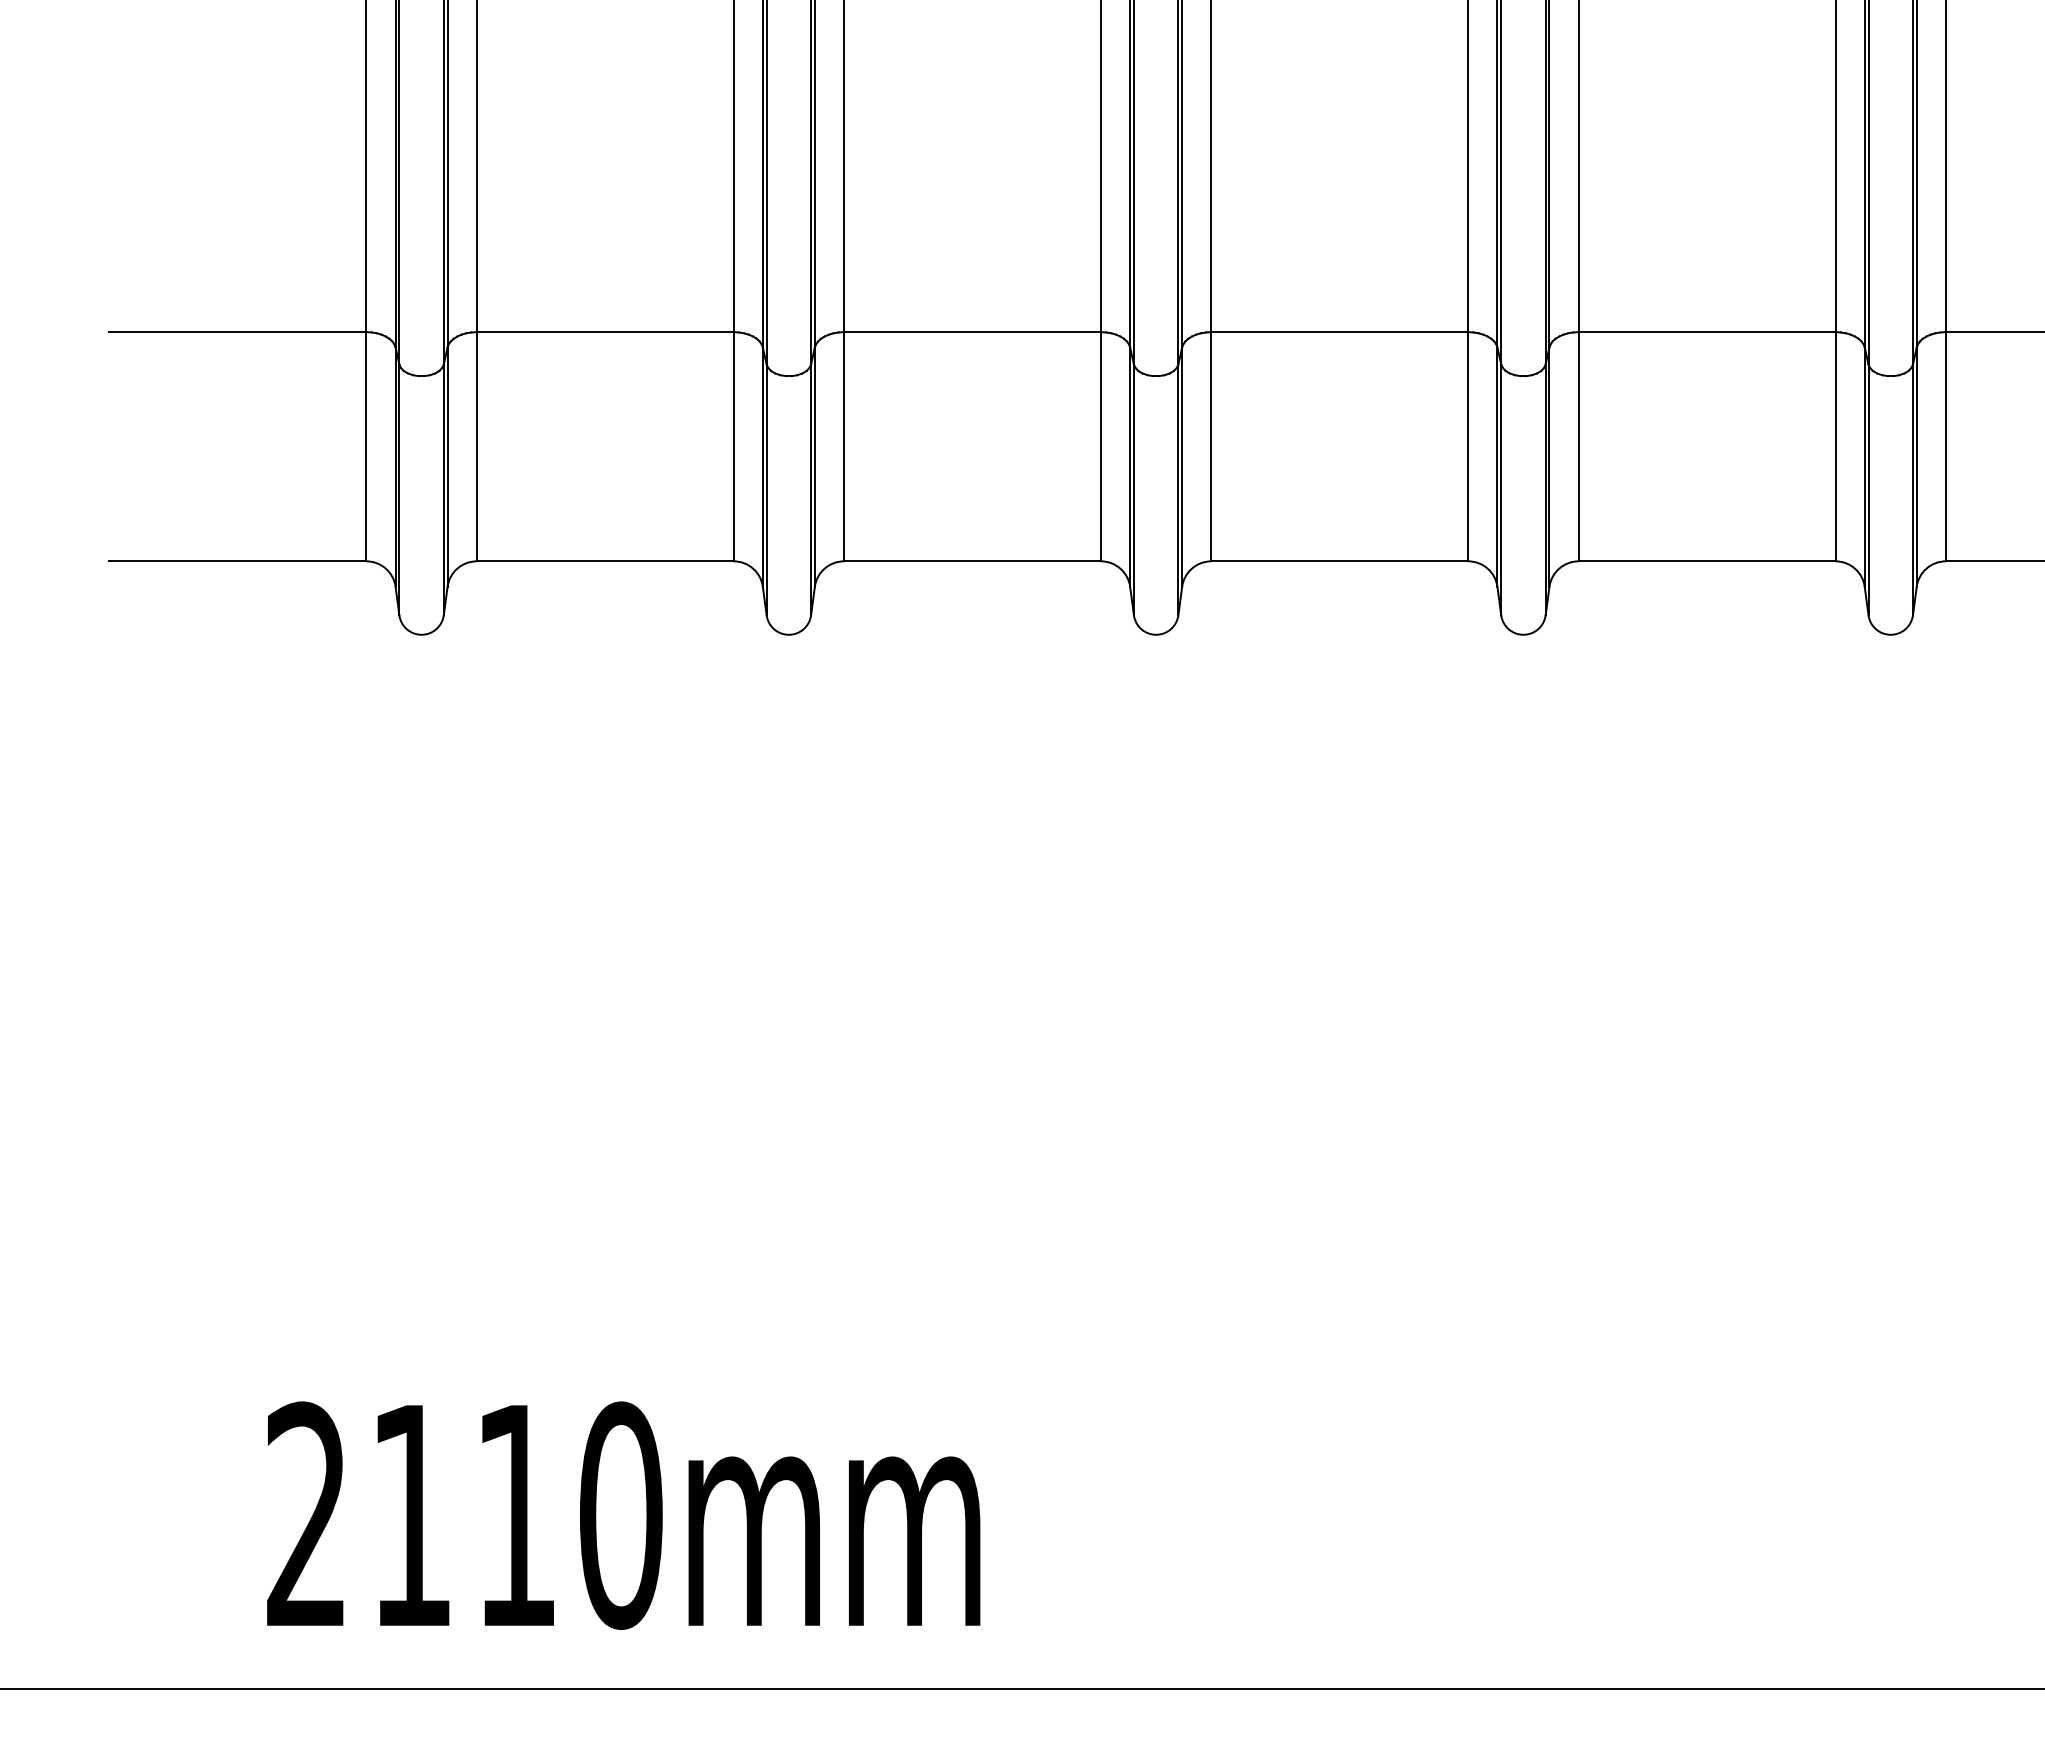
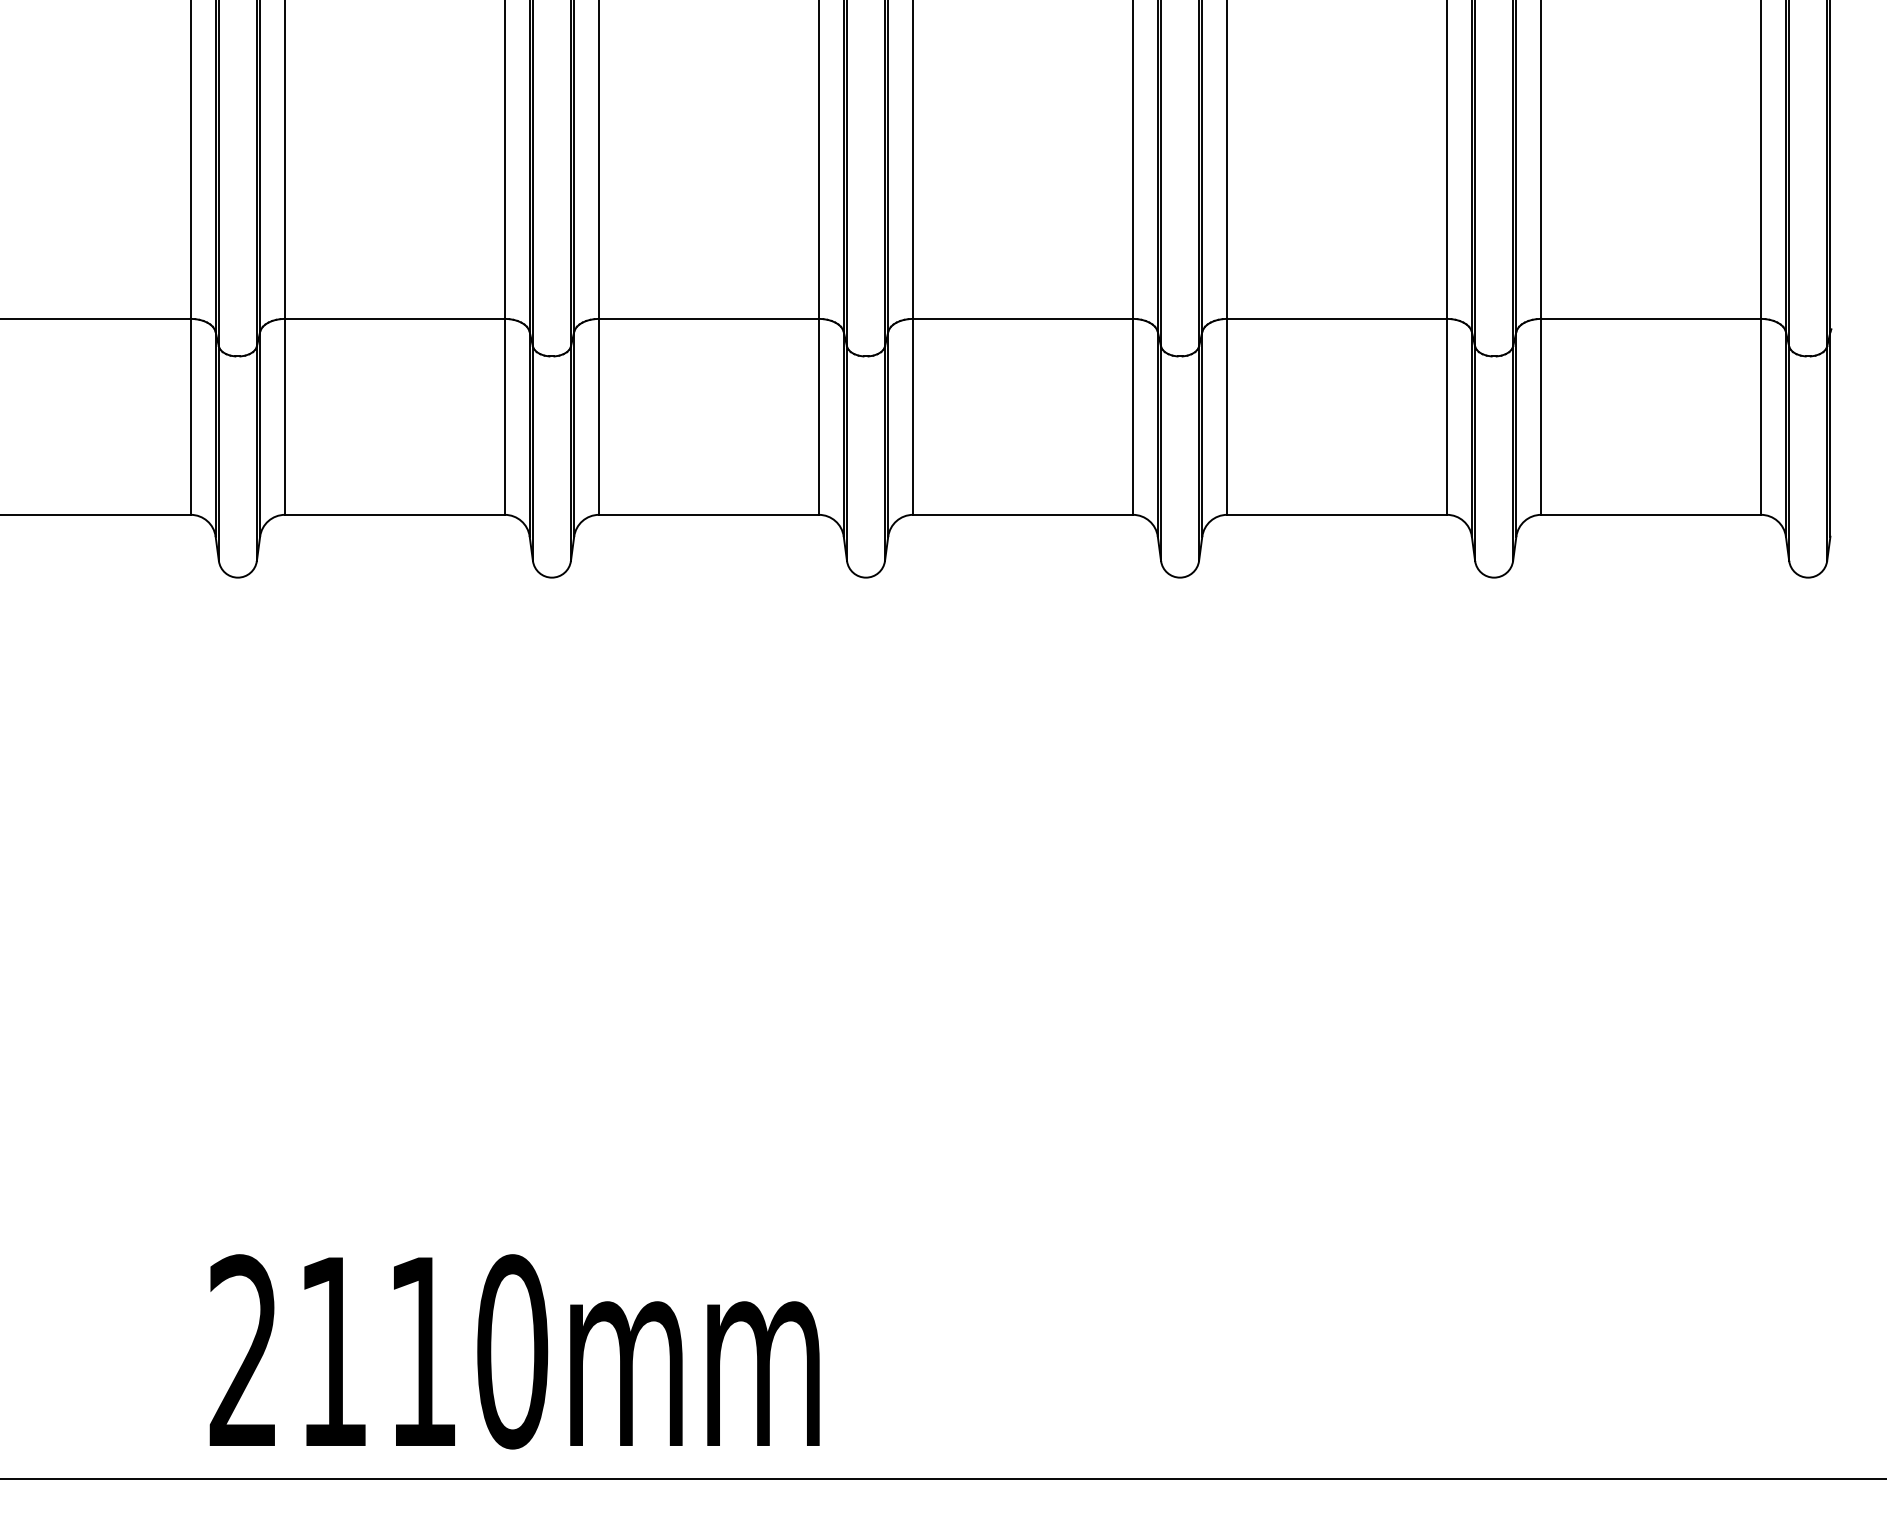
text: (623, 1515) -> (514, 1351), moved

